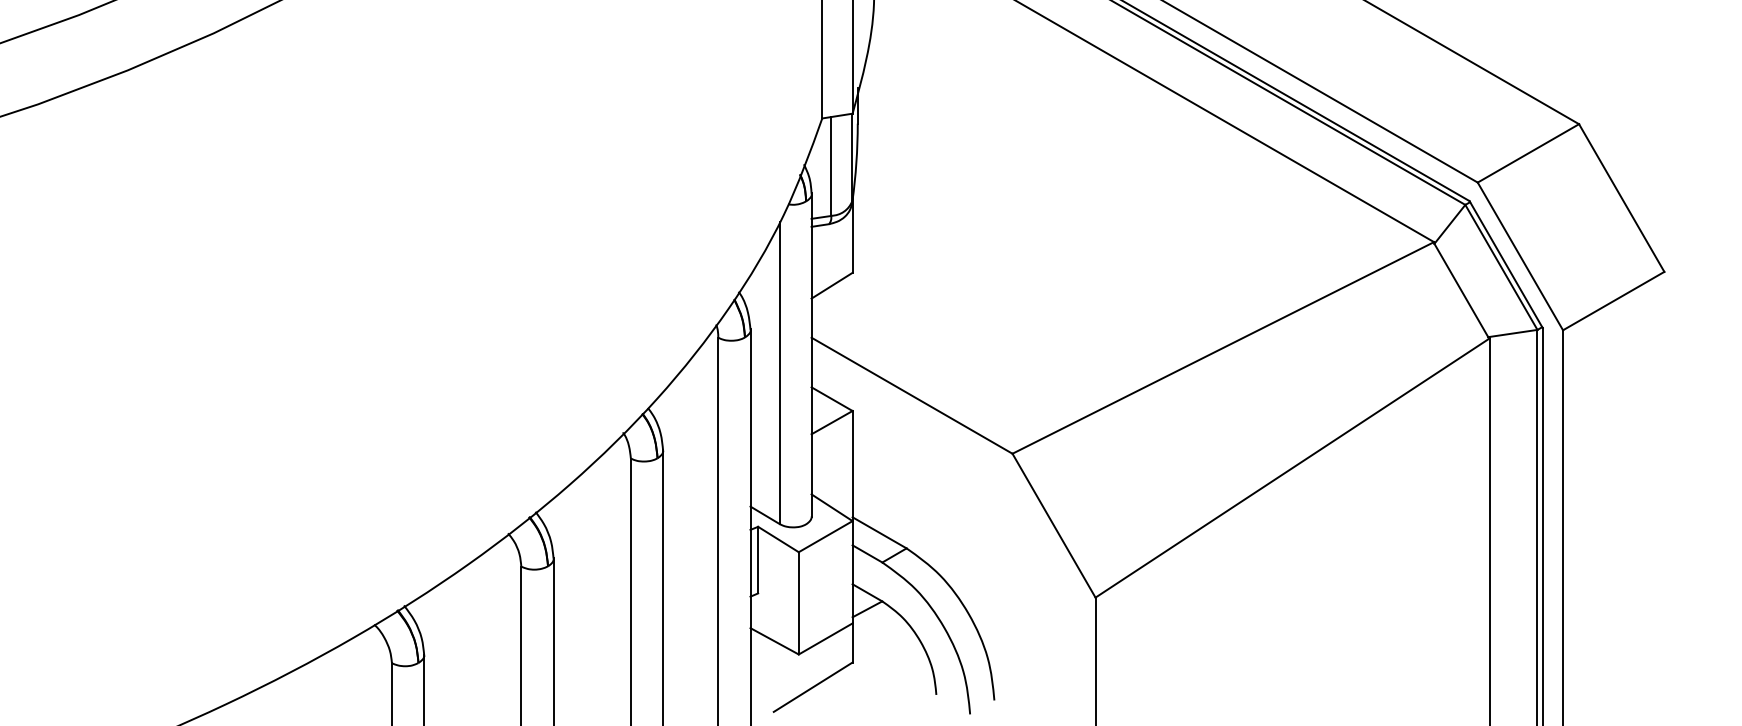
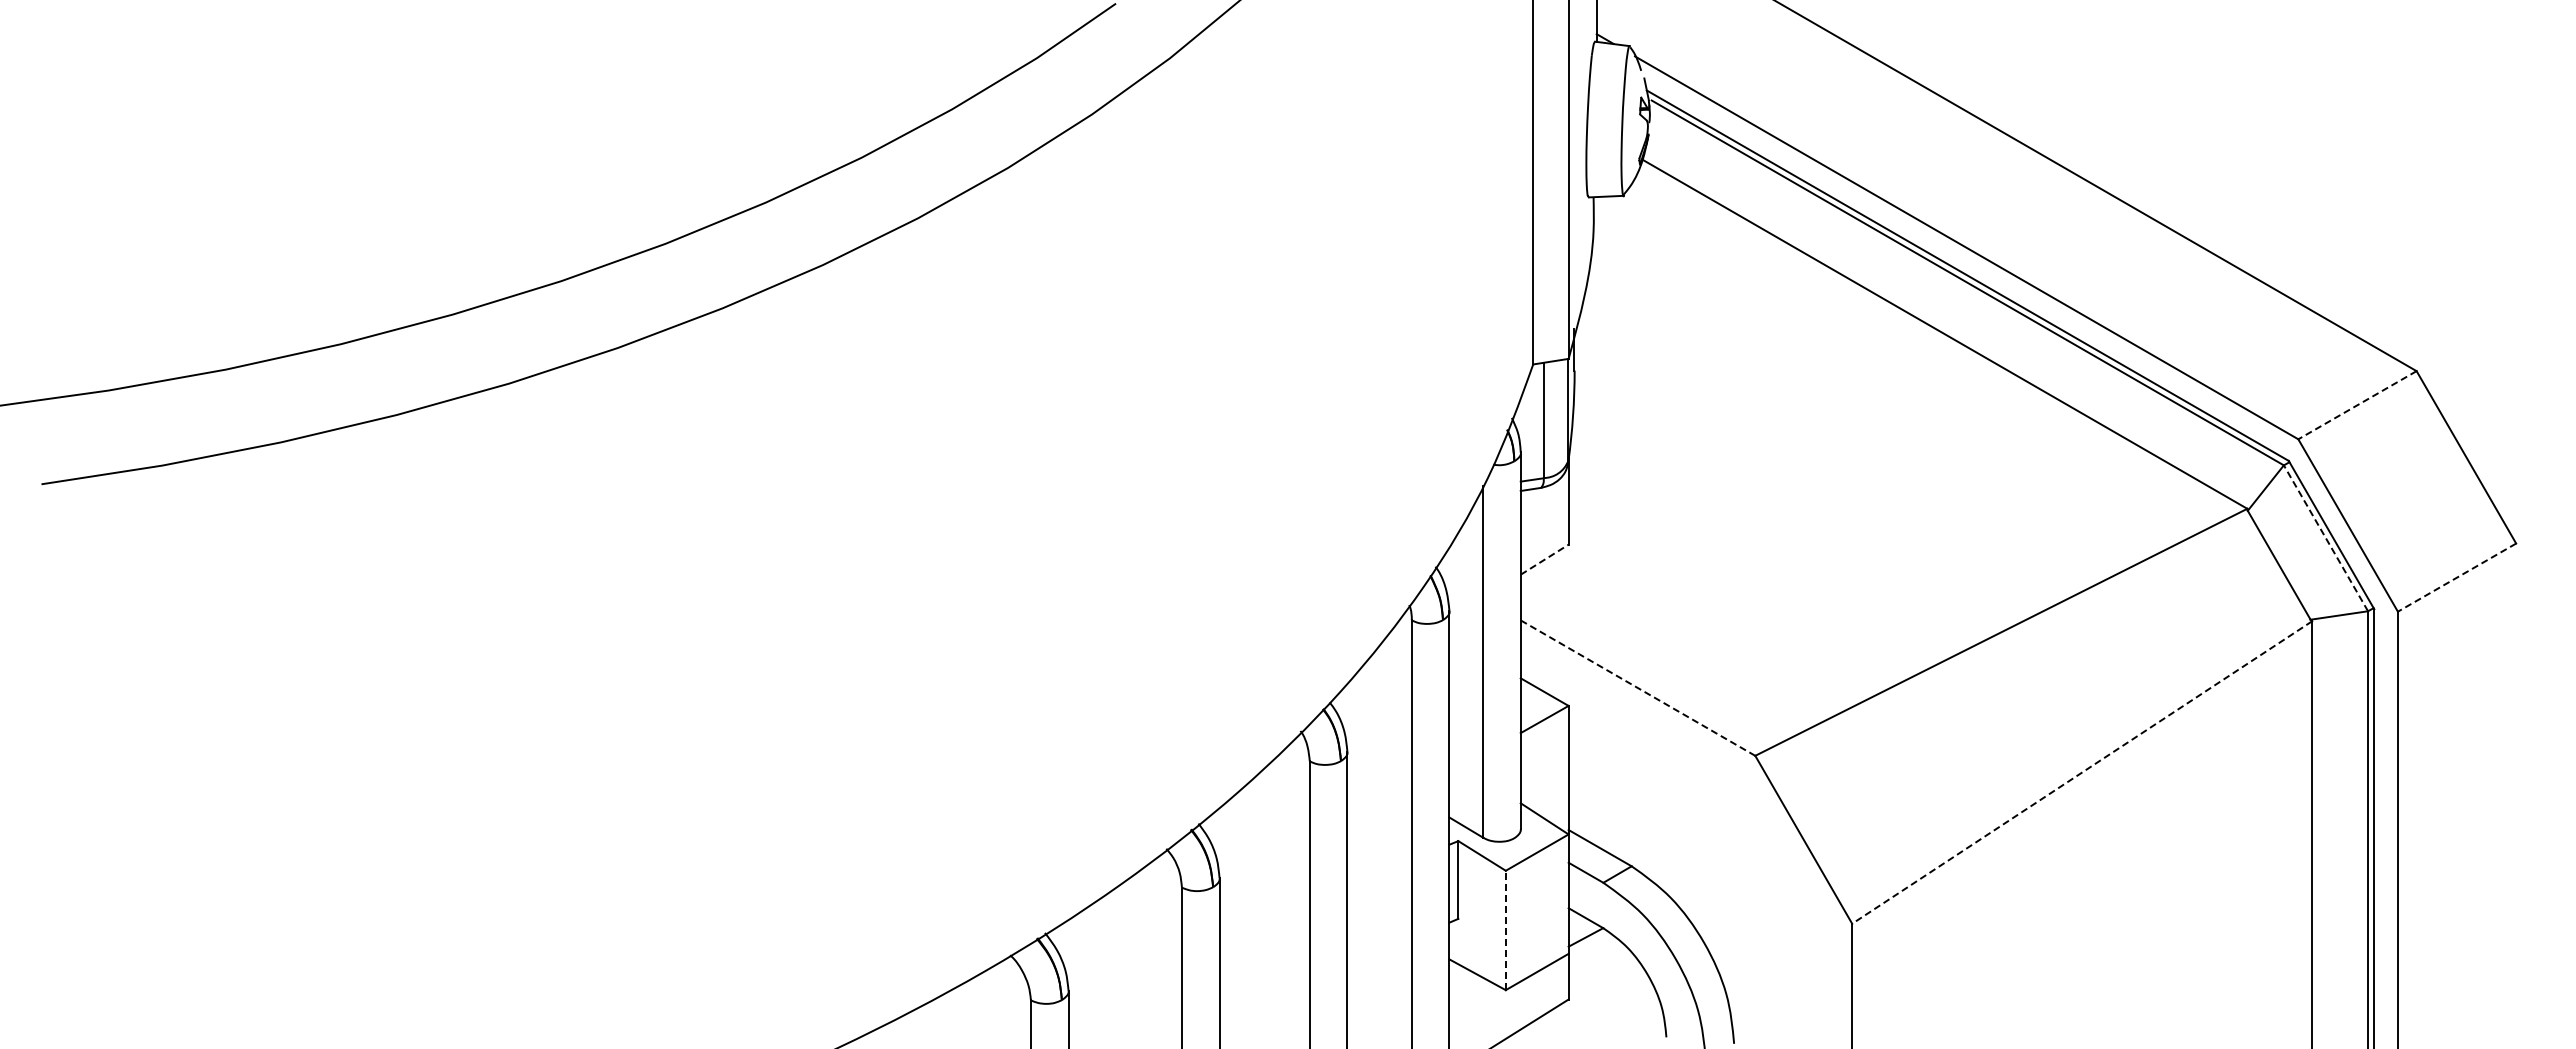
line: (1528, 153) -> (2357, 405), solid -> dashed
line: (1501, 266) -> (2325, 537), solid -> dashed
line: (832, 285) -> (1545, 559), solid -> dashed
line: (1613, 300) -> (2456, 577), solid -> dashed
line: (912, 396) -> (1638, 688), solid -> dashed
line: (1291, 468) -> (2081, 772), solid -> dashed
line: (798, 603) -> (1505, 930), solid -> dashed

